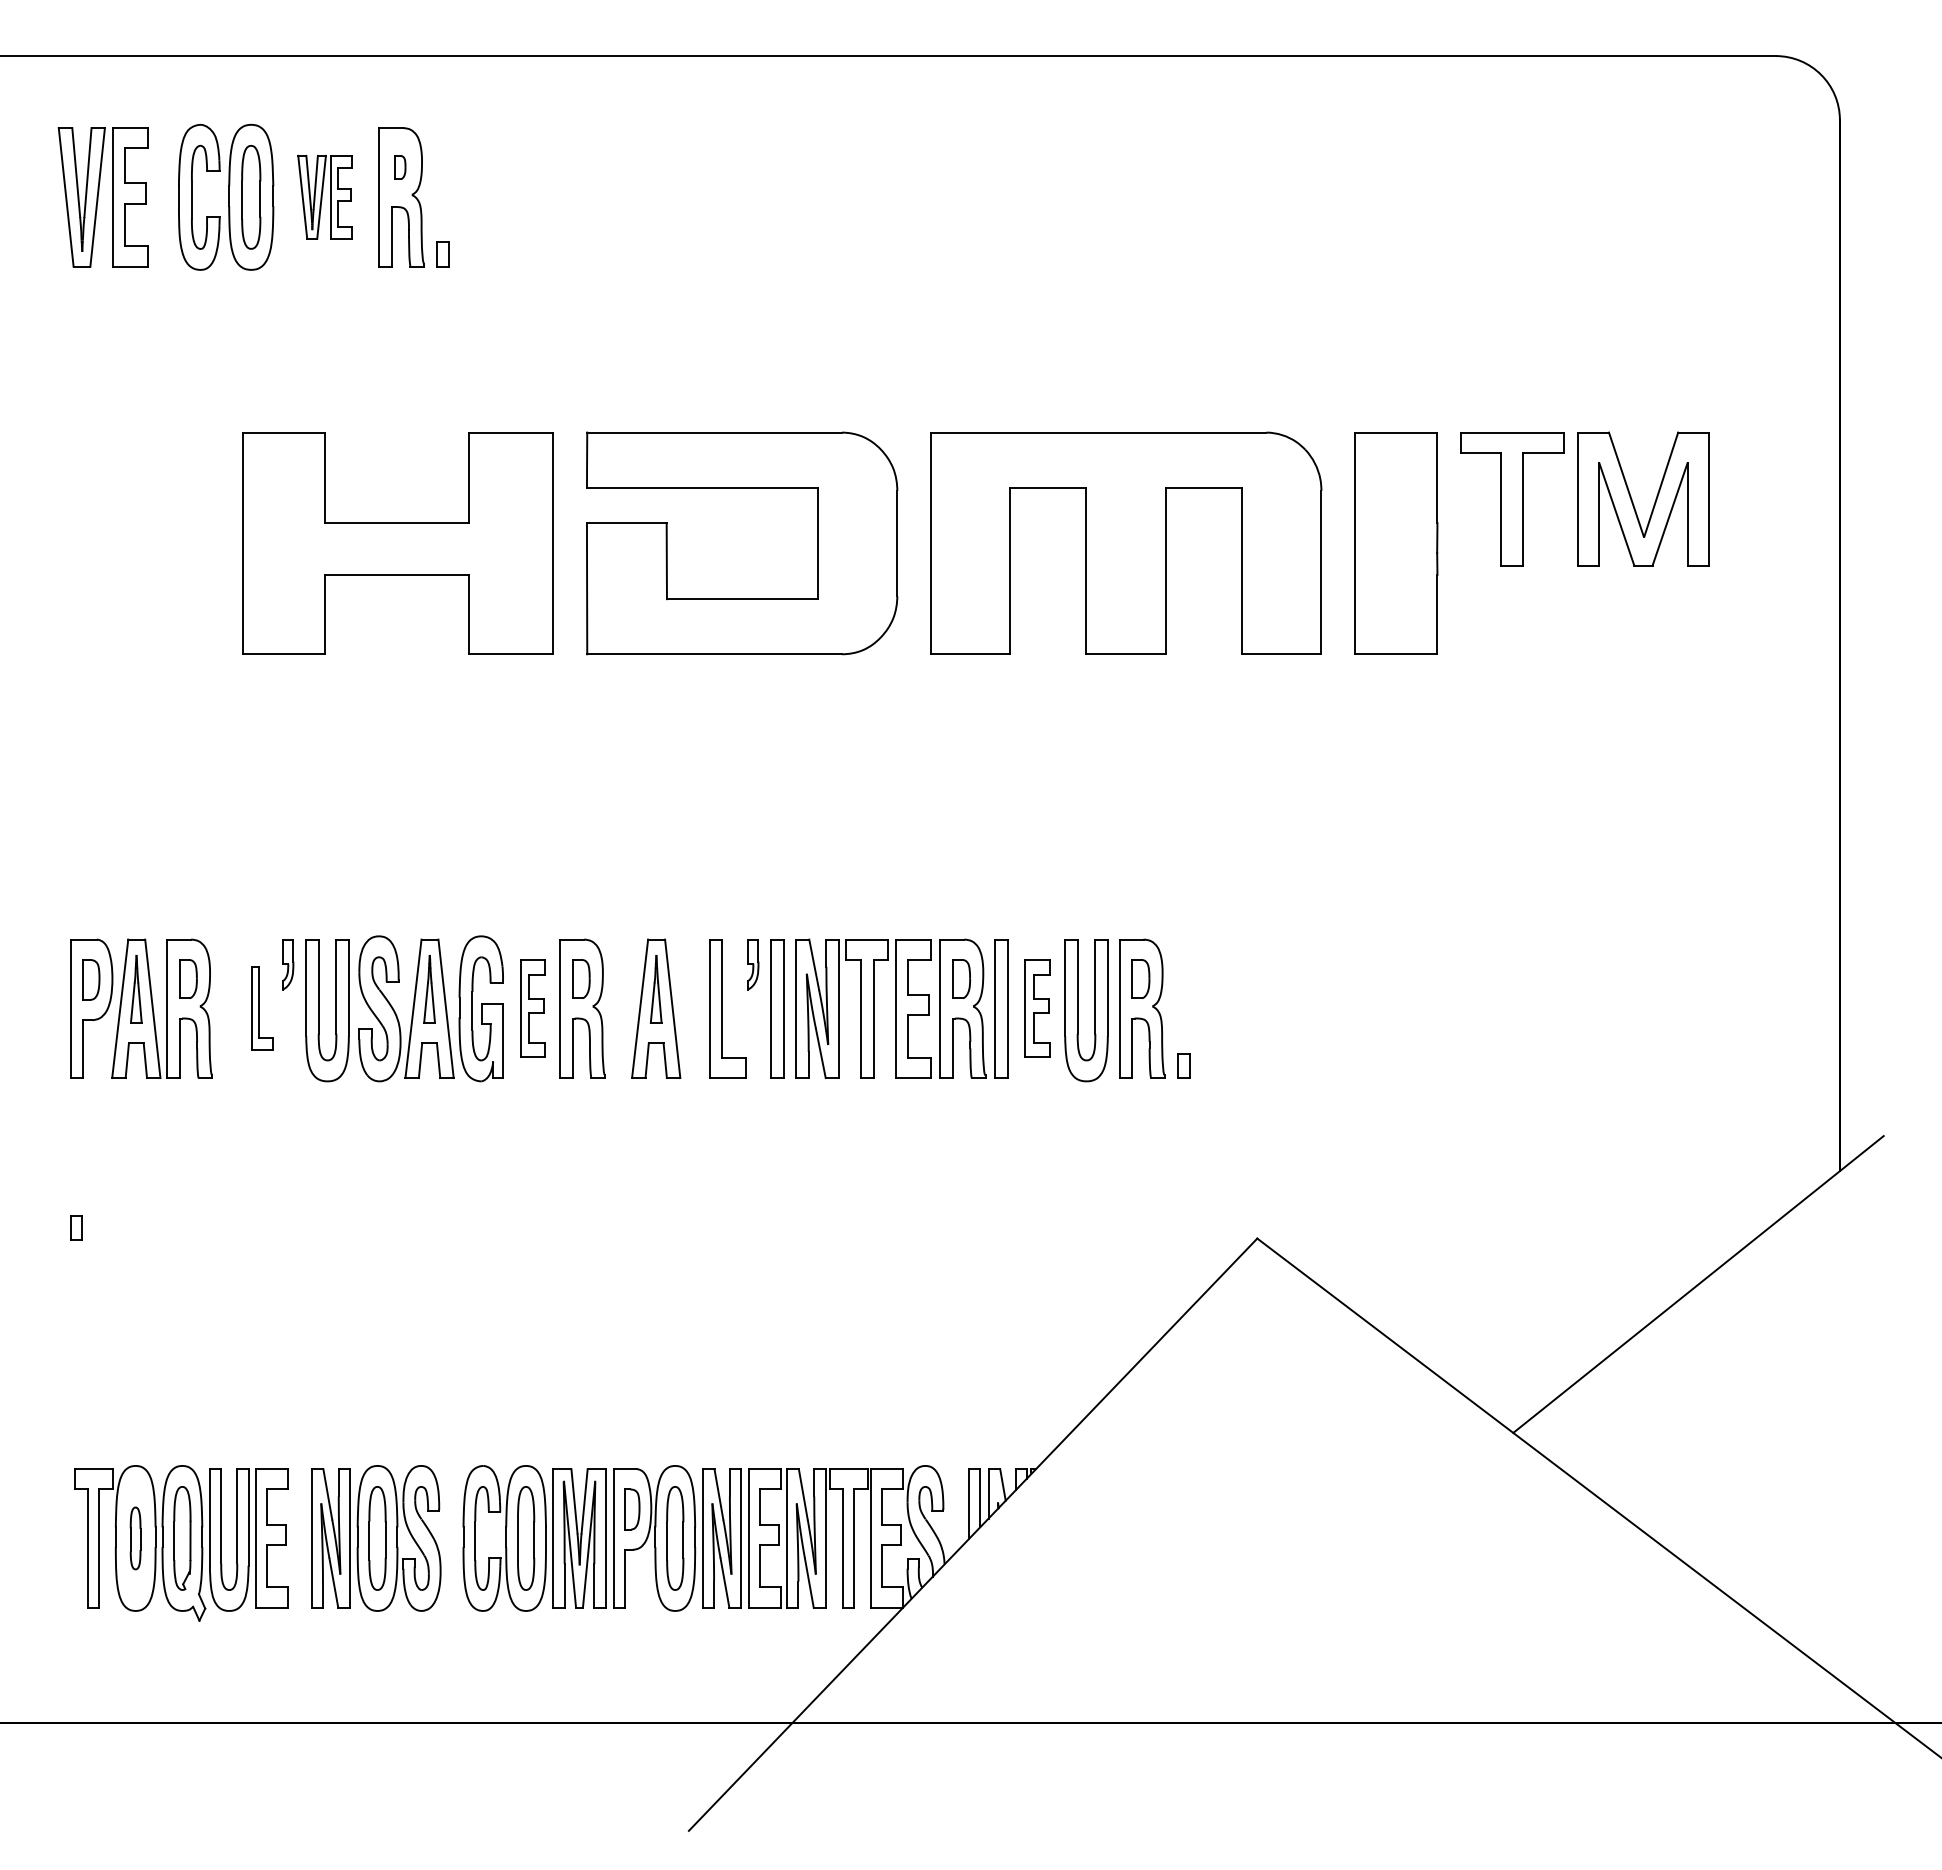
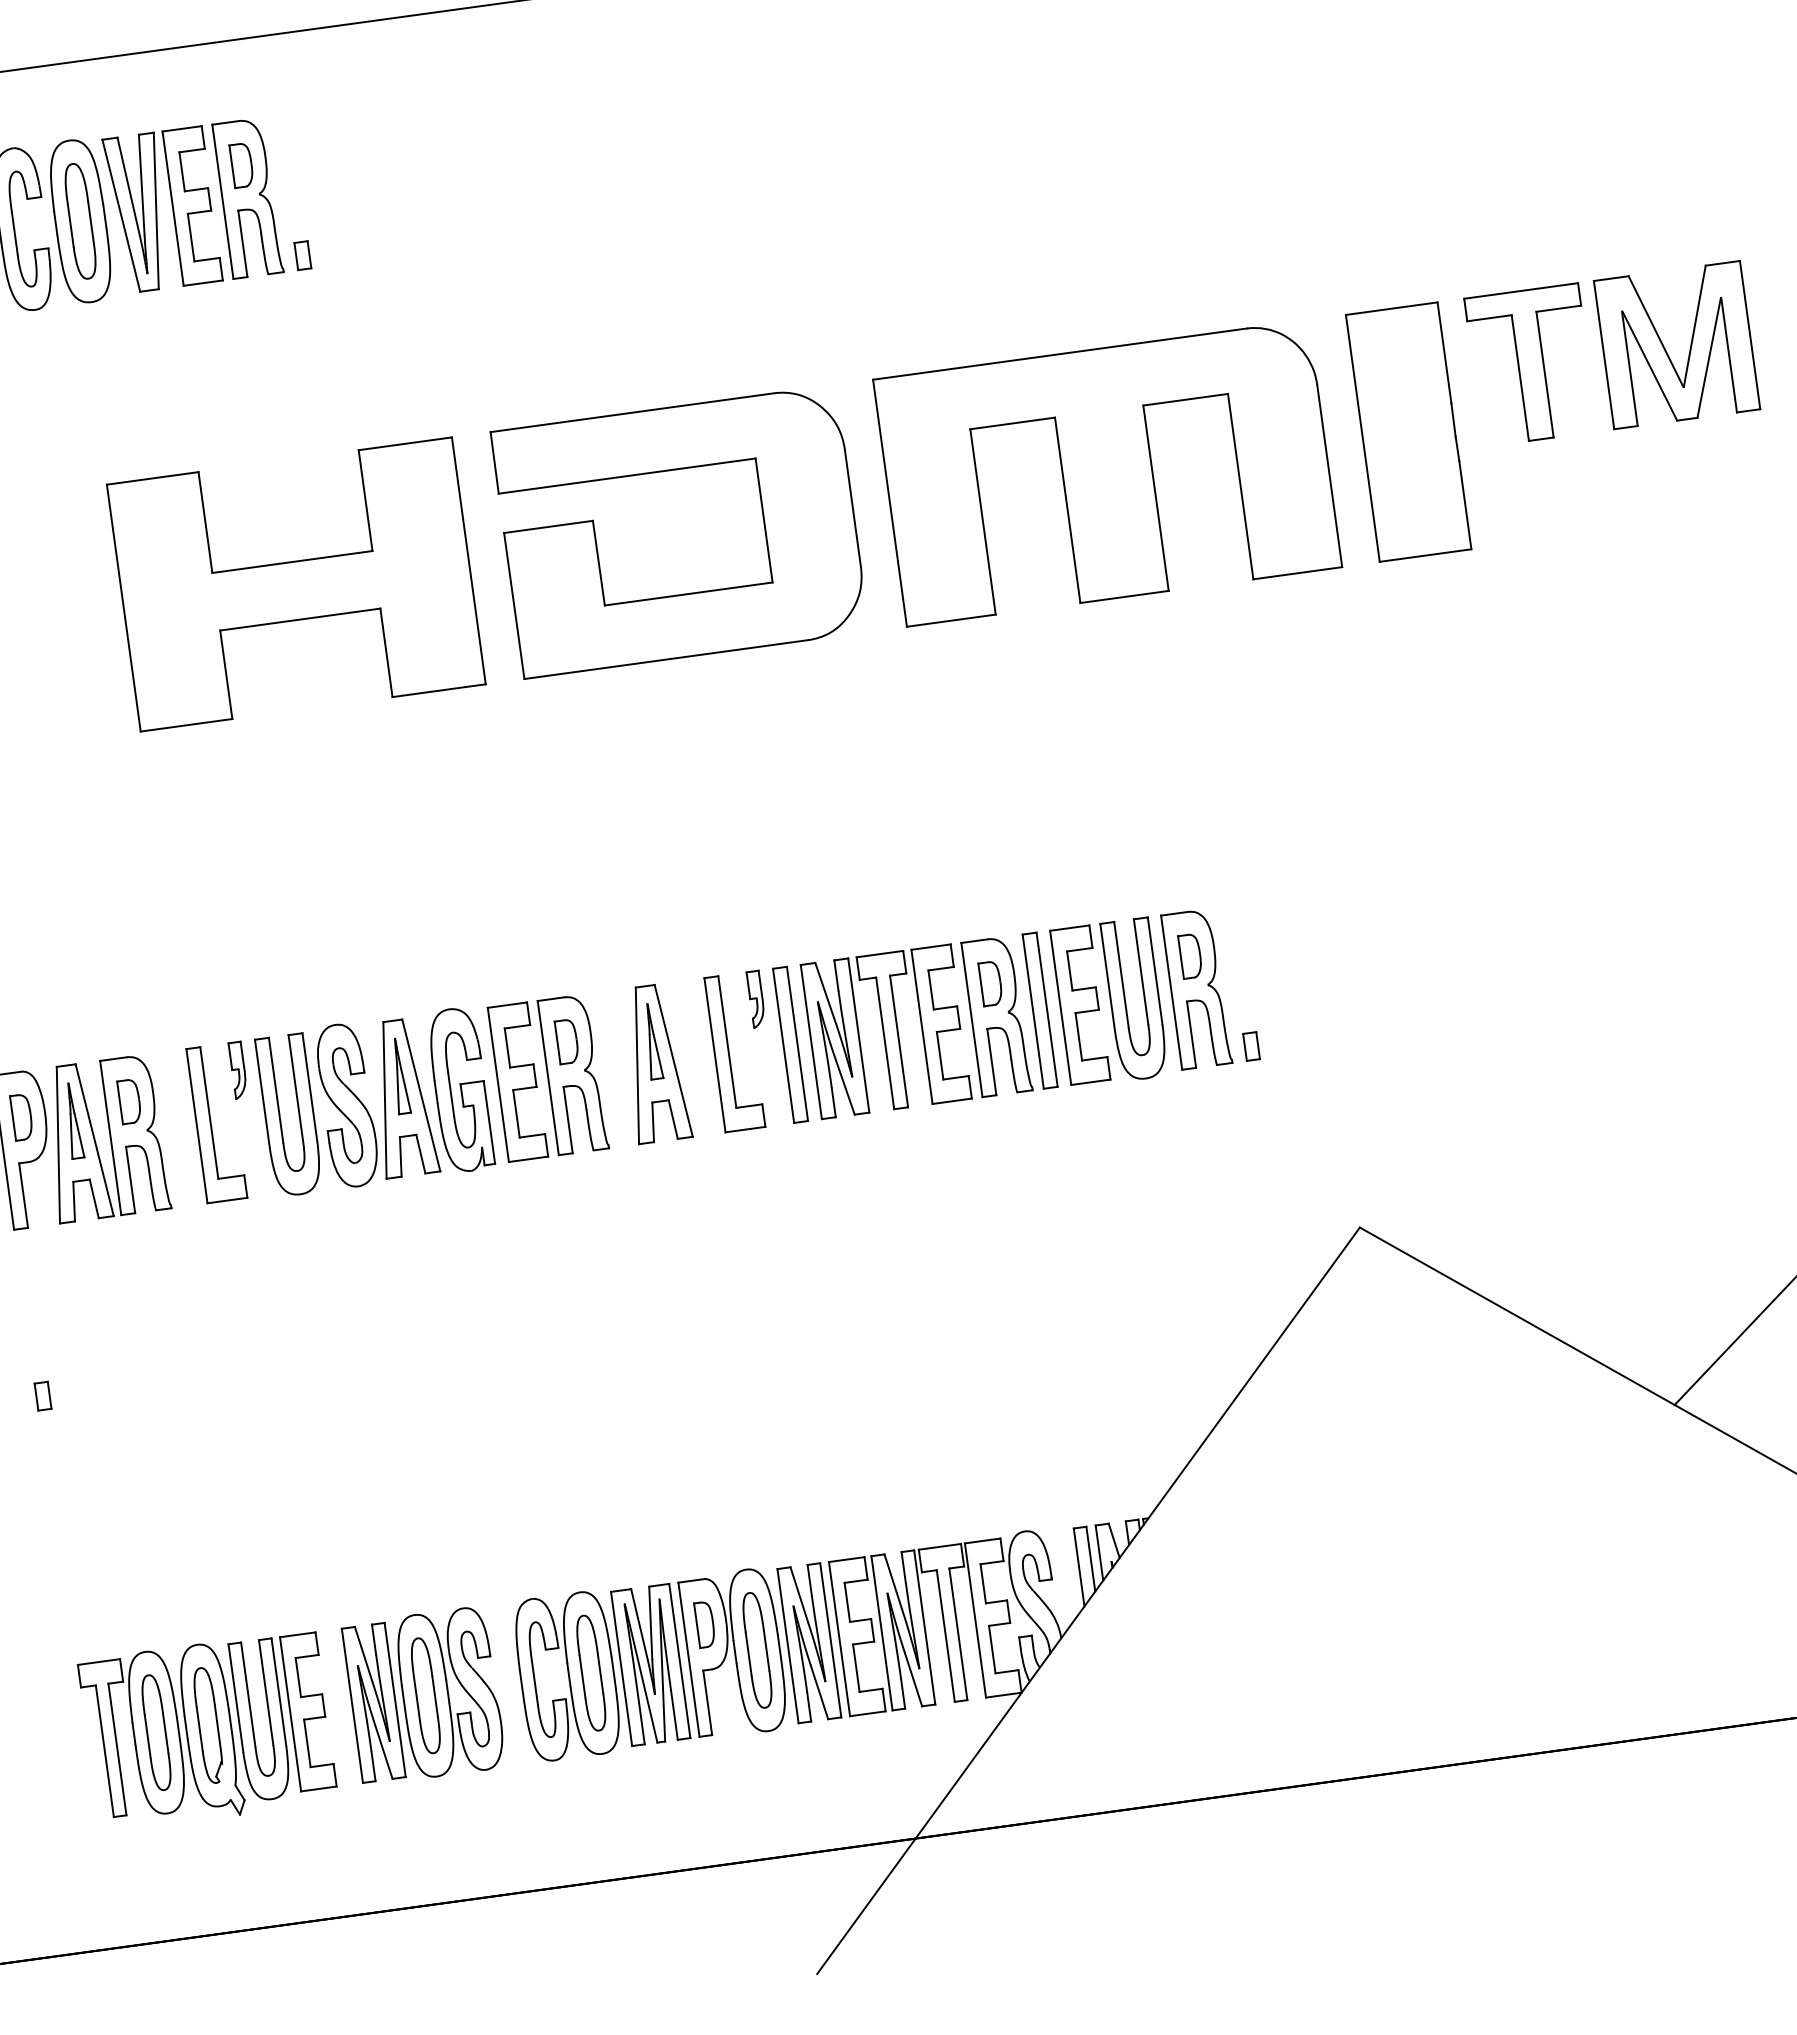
part: (400, 167) -> (242, 165), size x1.67
part: (324, 197) -> (162, 210), size x1.67
part: (262, 1008) -> (216, 1123), size x1.67
part: (532, 1008) -> (517, 1081), size x1.43
part: (1037, 1008) -> (1079, 1004), size x1.43
part: (135, 1538) -> (156, 1732), size x1.67

